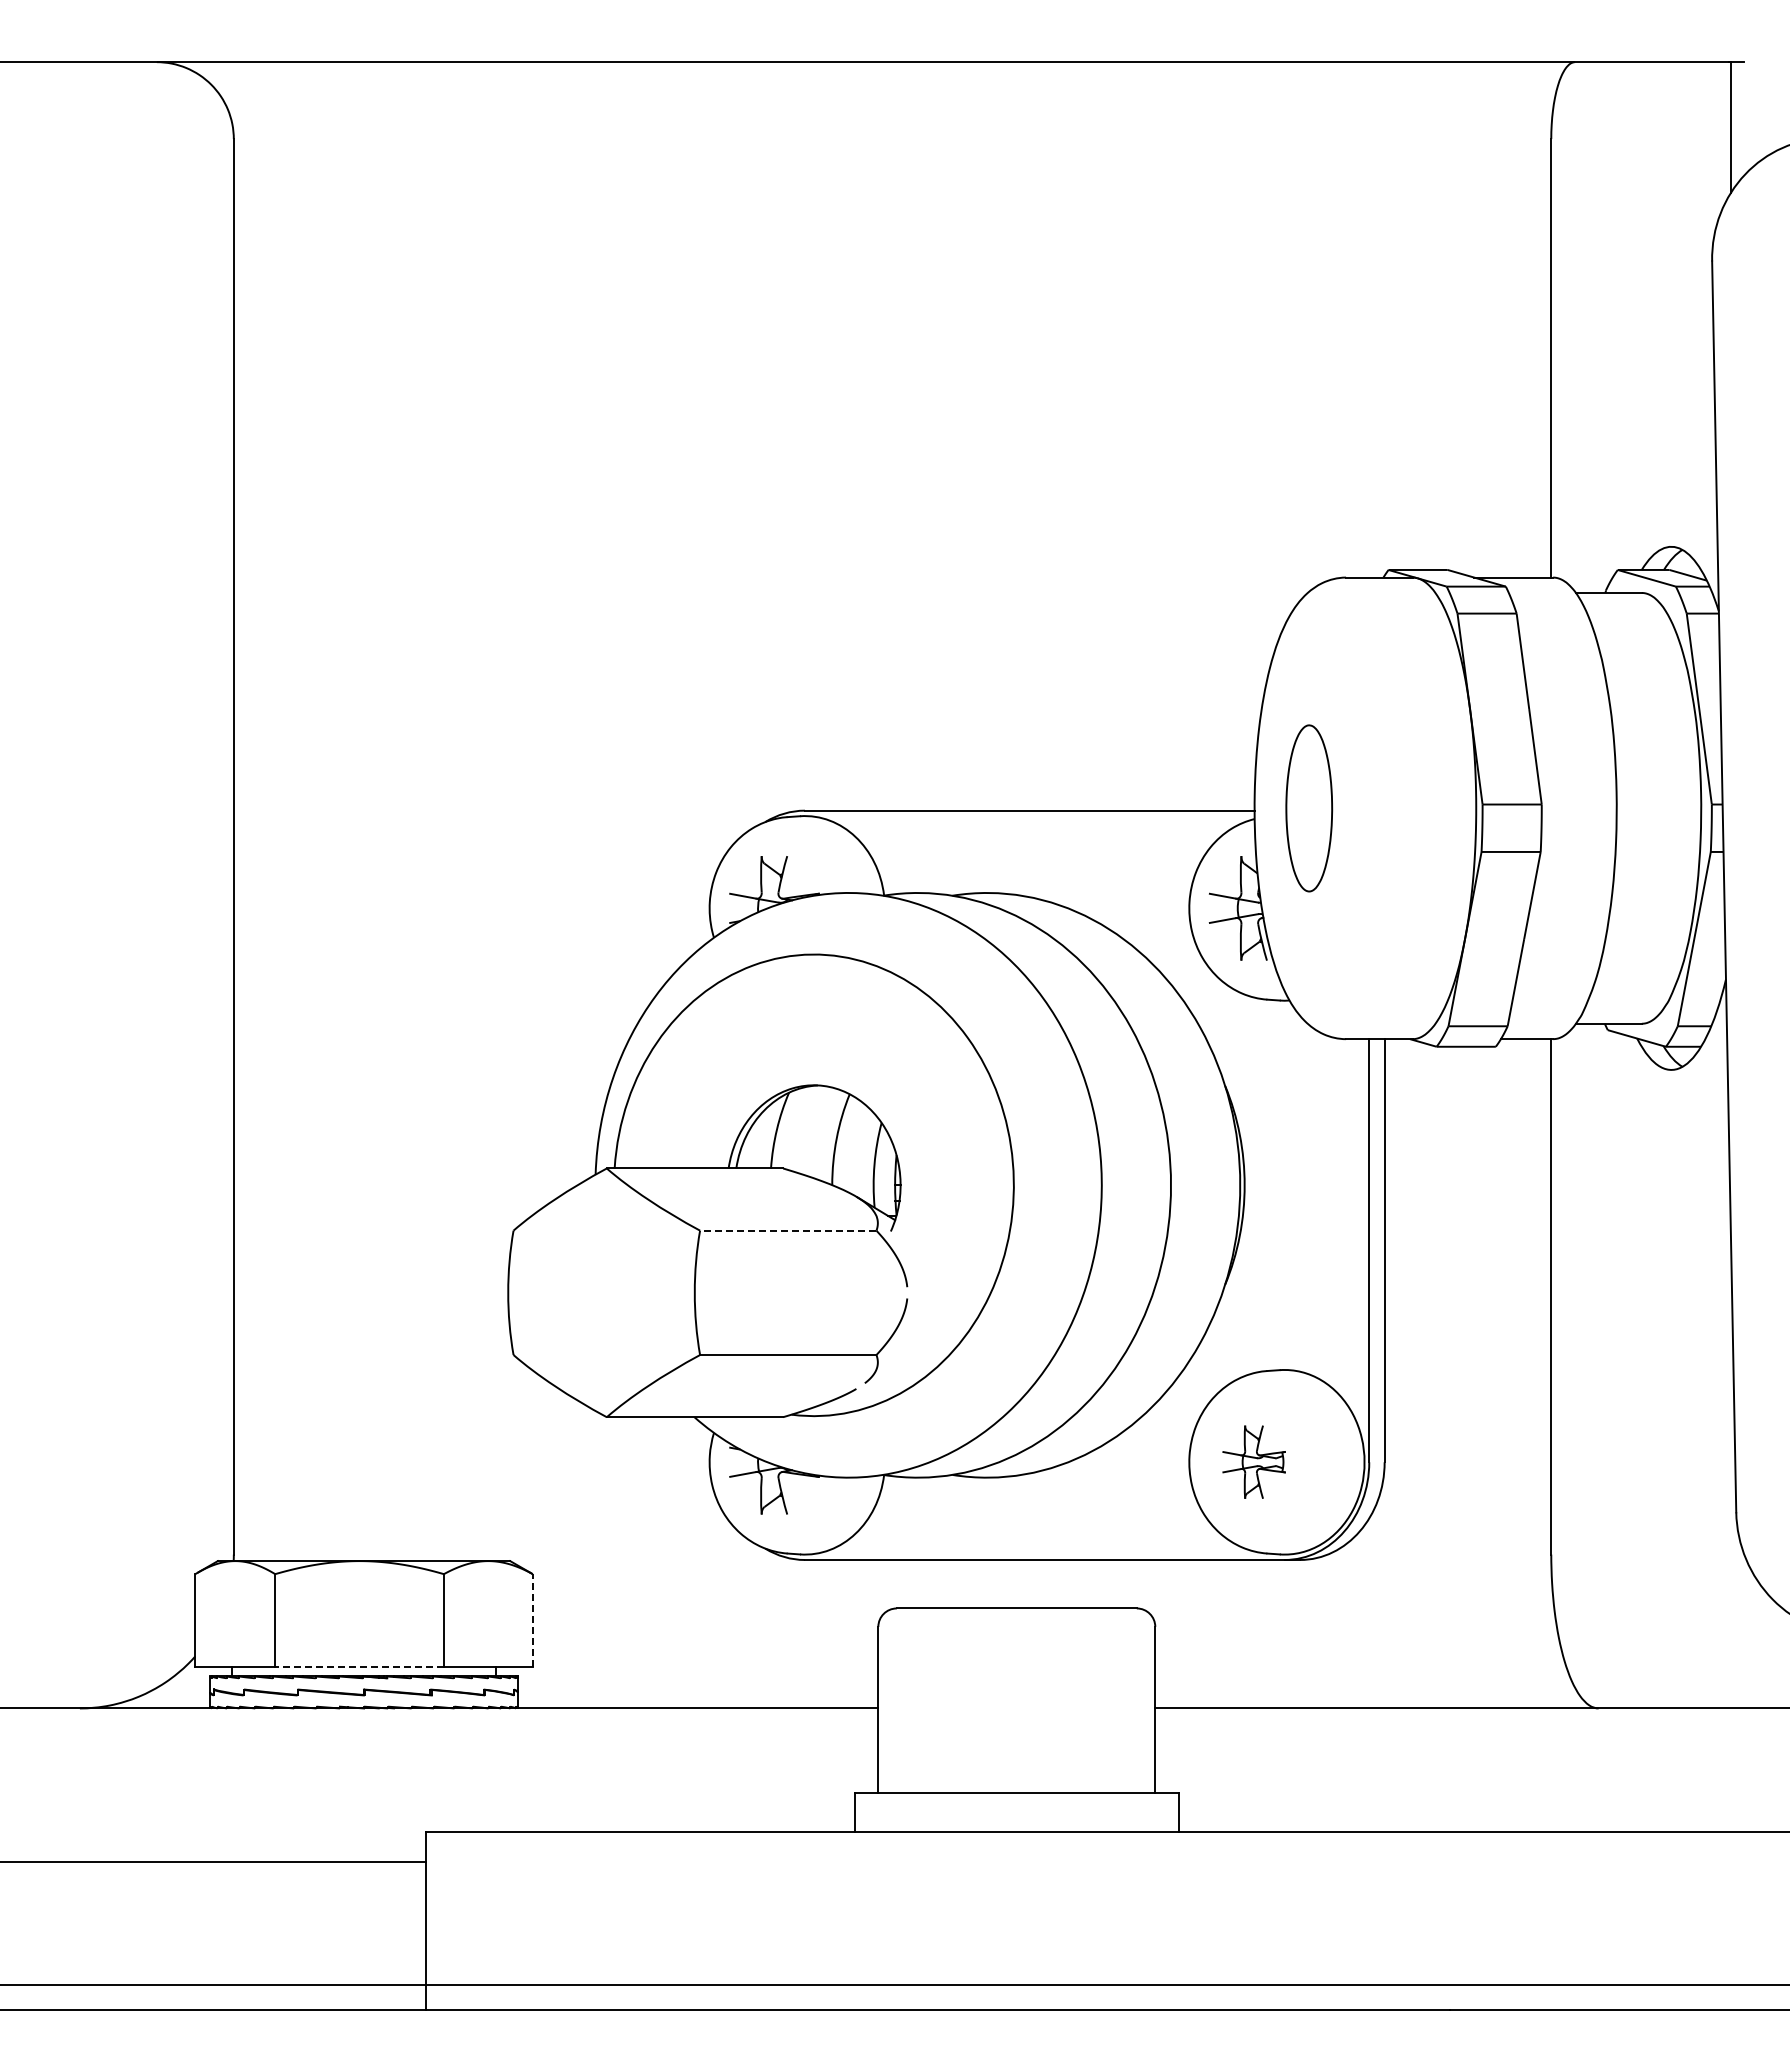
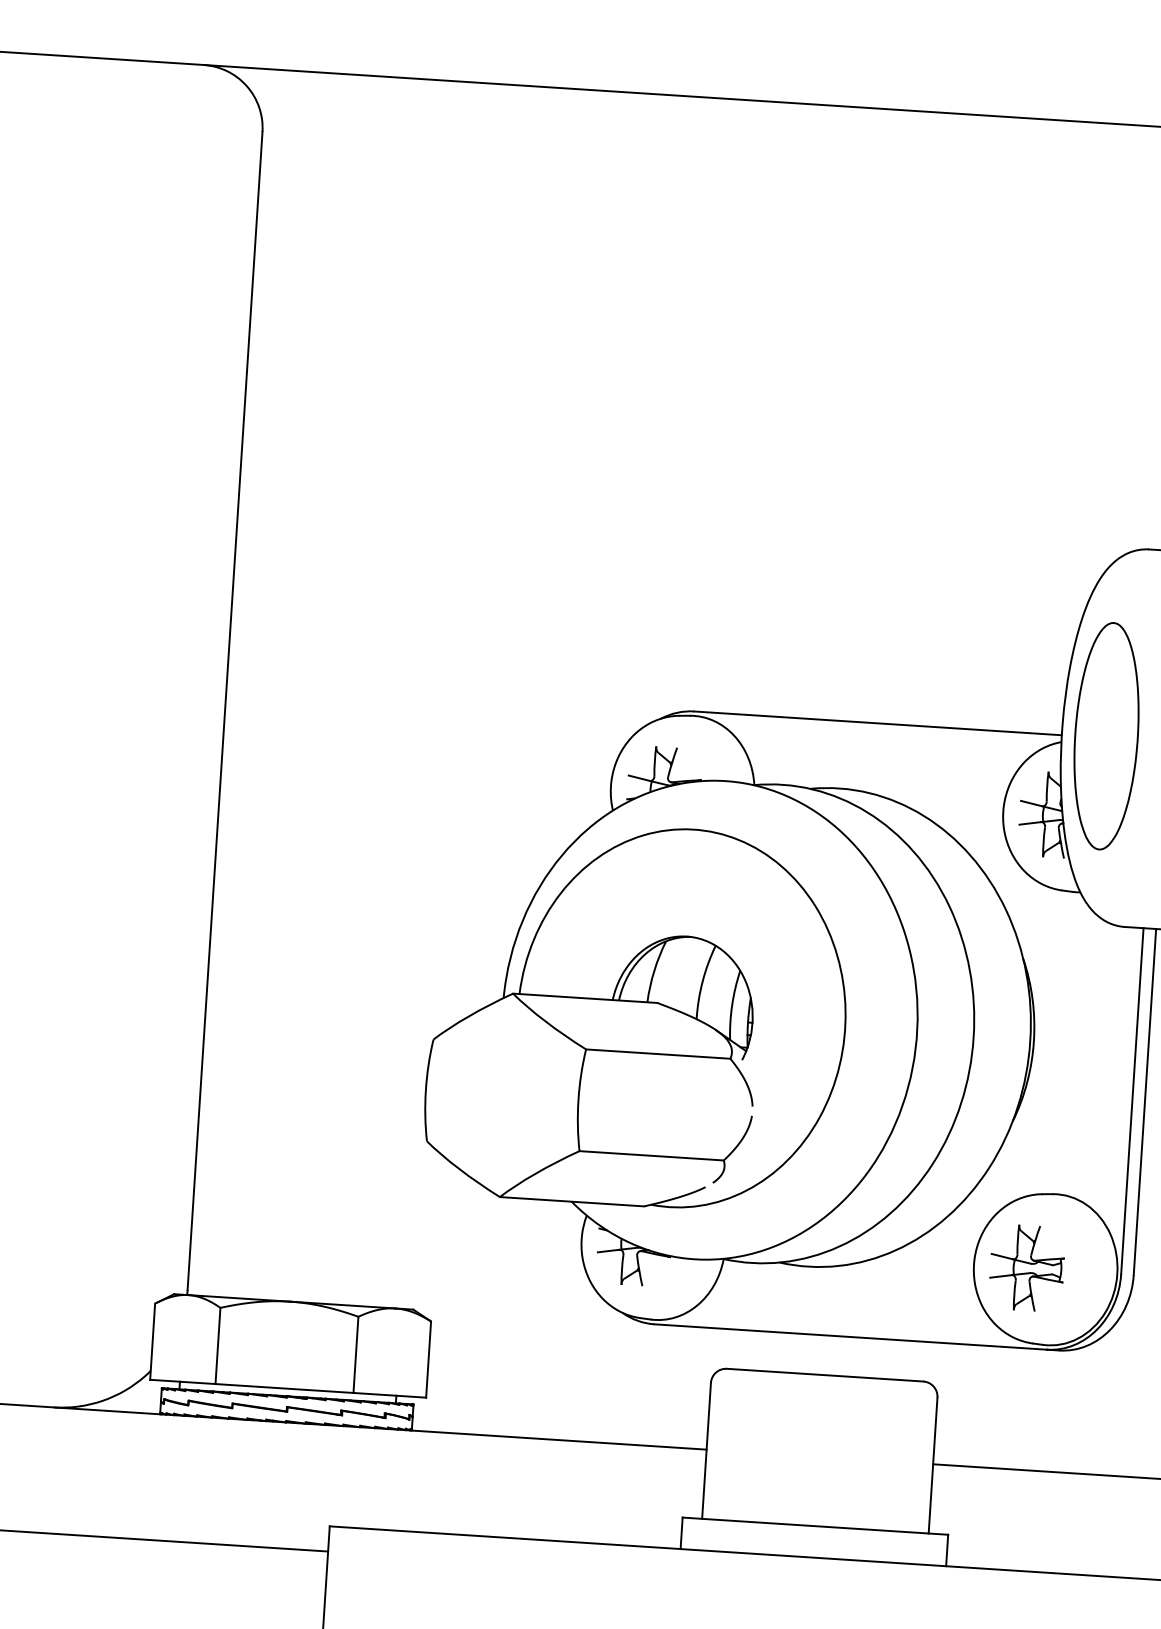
part: (1309, 808) -> (1106, 736), size x1.67
line: (787, 1230) -> (657, 1053), dashed -> solid
part: (1253, 1461) -> (1026, 1267), size x1.43
line: (532, 1620) -> (428, 1359), dashed -> solid
line: (359, 1667) -> (284, 1388), dashed -> solid

